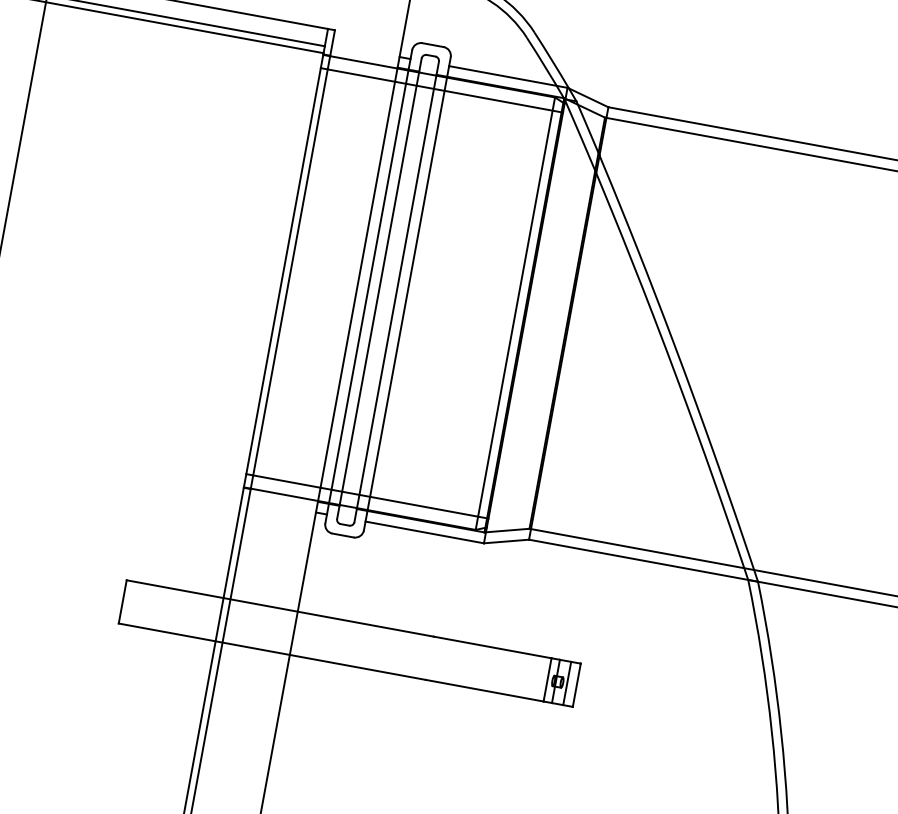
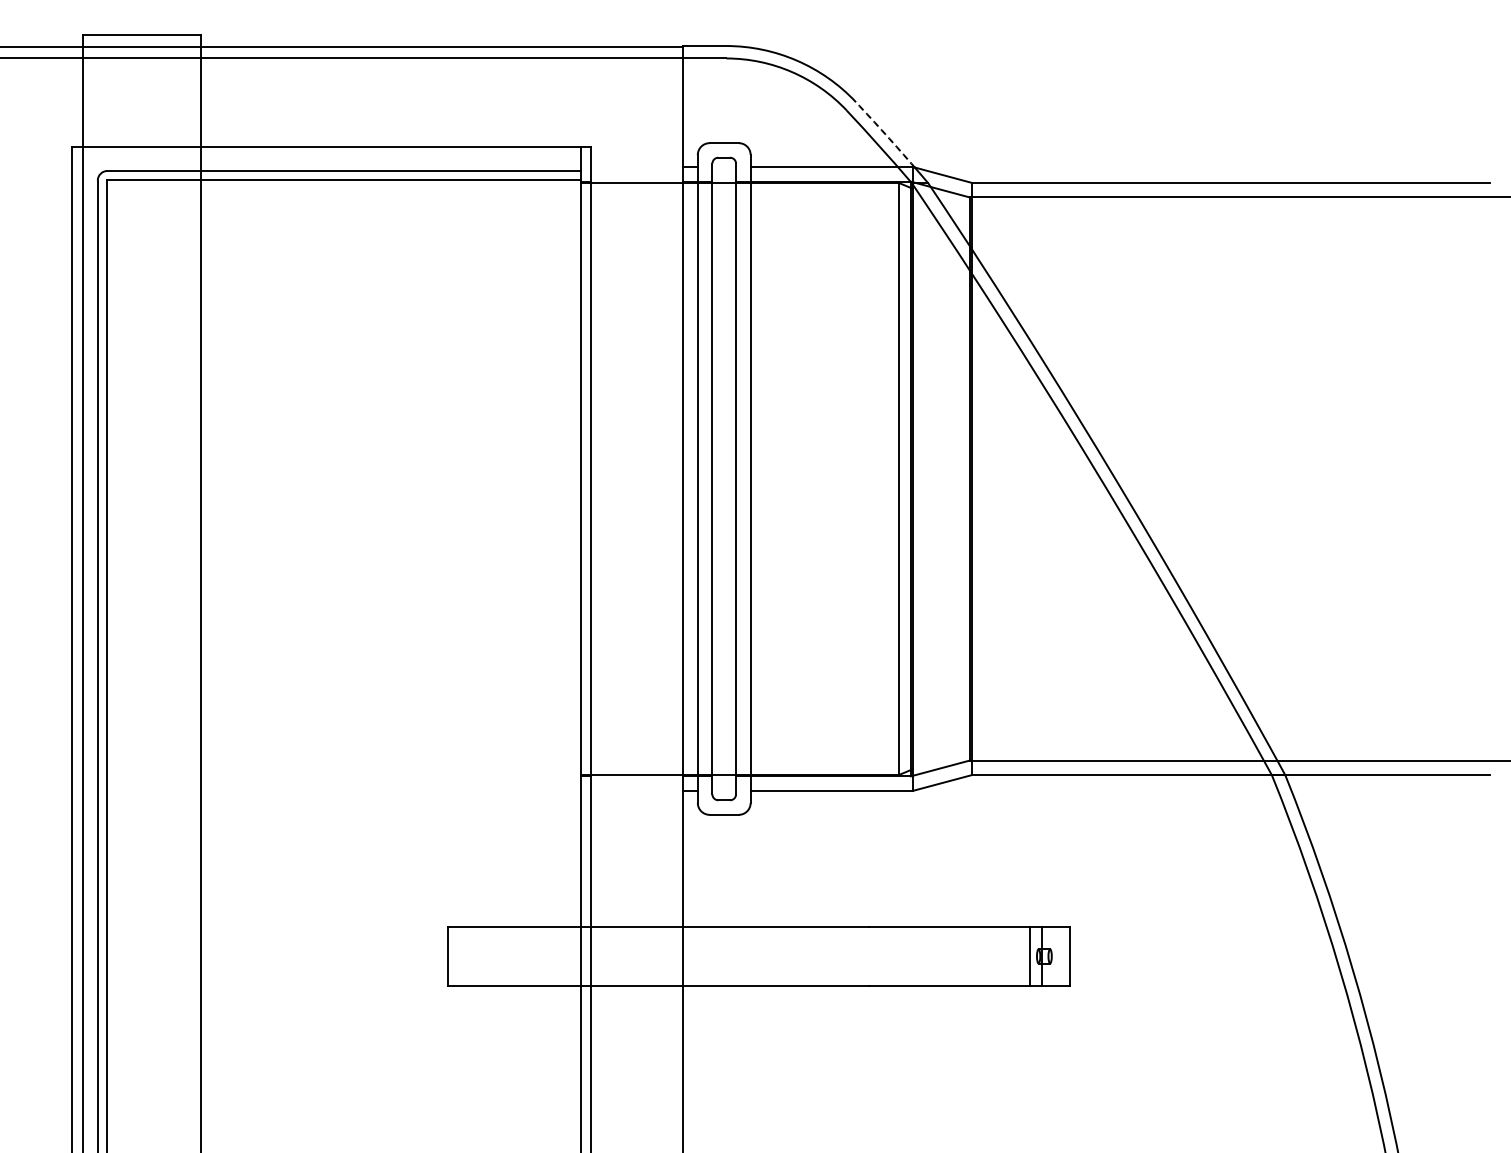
arc: (551, 60) -> (885, 134), solid -> dashed
line: (441, 89) -> (746, 200), removed
line: (366, 496) -> (746, 757), removed
line: (567, 683) -> (1057, 956), removed

